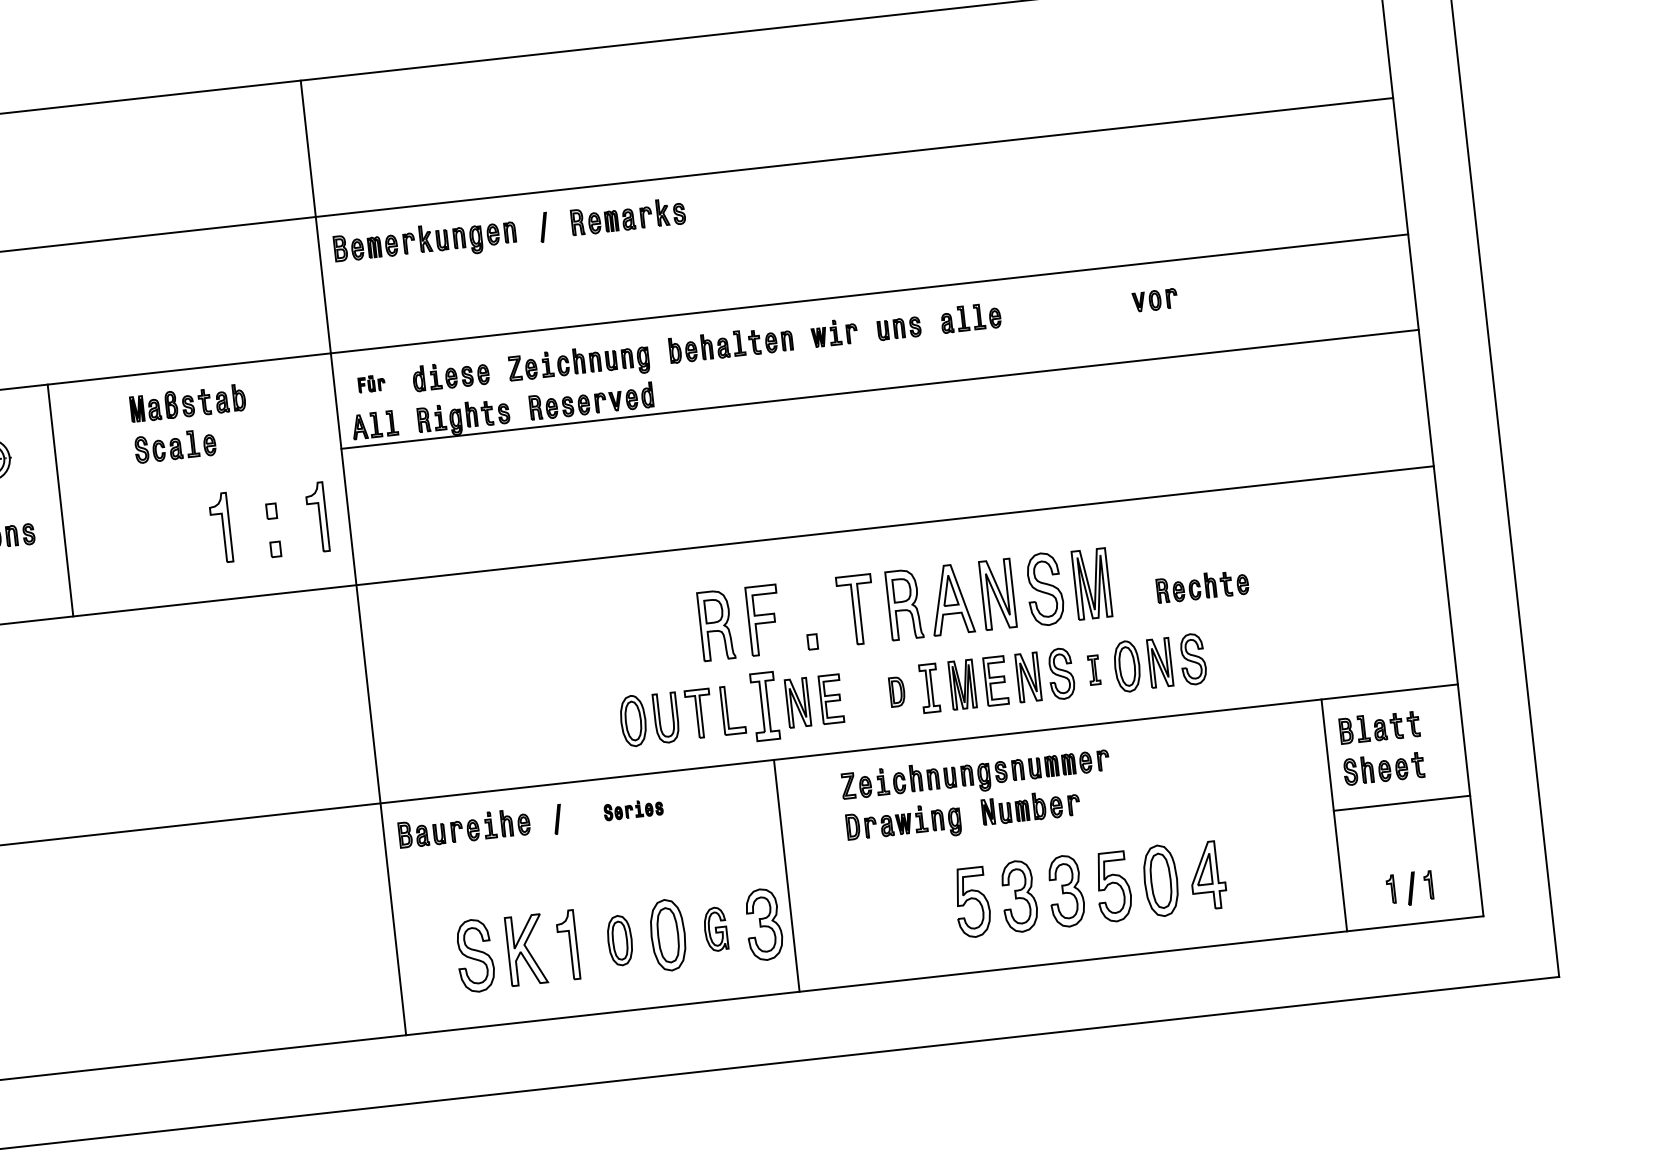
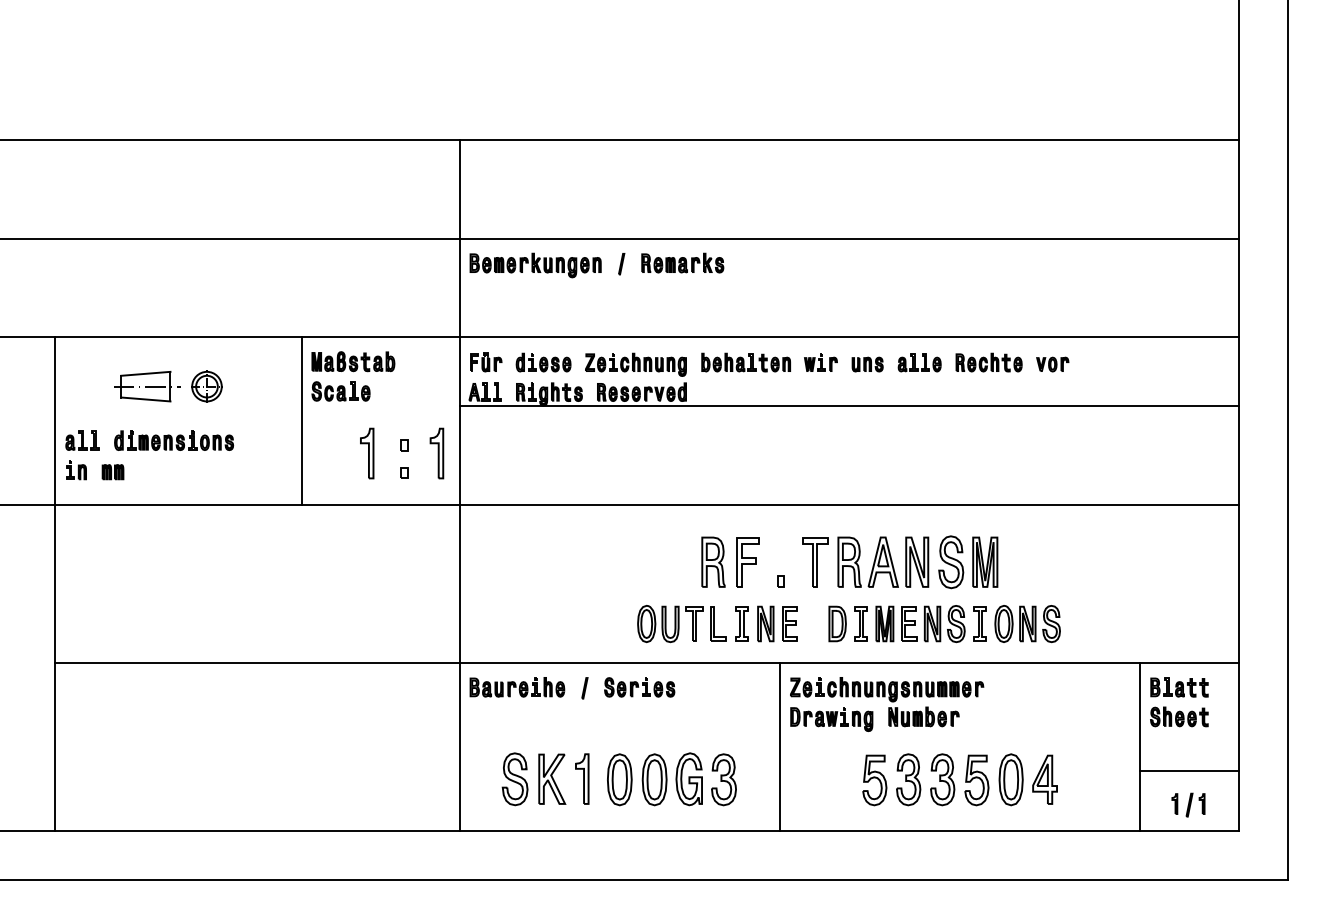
part: (372, 384) -> (486, 362), size x1.67
line: (60, 501) -> (301, 421), moved
part: (1201, 586) -> (988, 362), moved
part: (1093, 669) -> (979, 623), size x1.67
part: (897, 691) -> (837, 623), size x1.67
part: (764, 705) -> (741, 623), size x0.71
line: (1401, 803) -> (1189, 771), moved
part: (633, 809) -> (639, 687), size x1.67
line: (787, 875) -> (780, 746), moved
part: (714, 929) -> (688, 779), size x1.67
part: (619, 940) -> (619, 779), size x1.43

